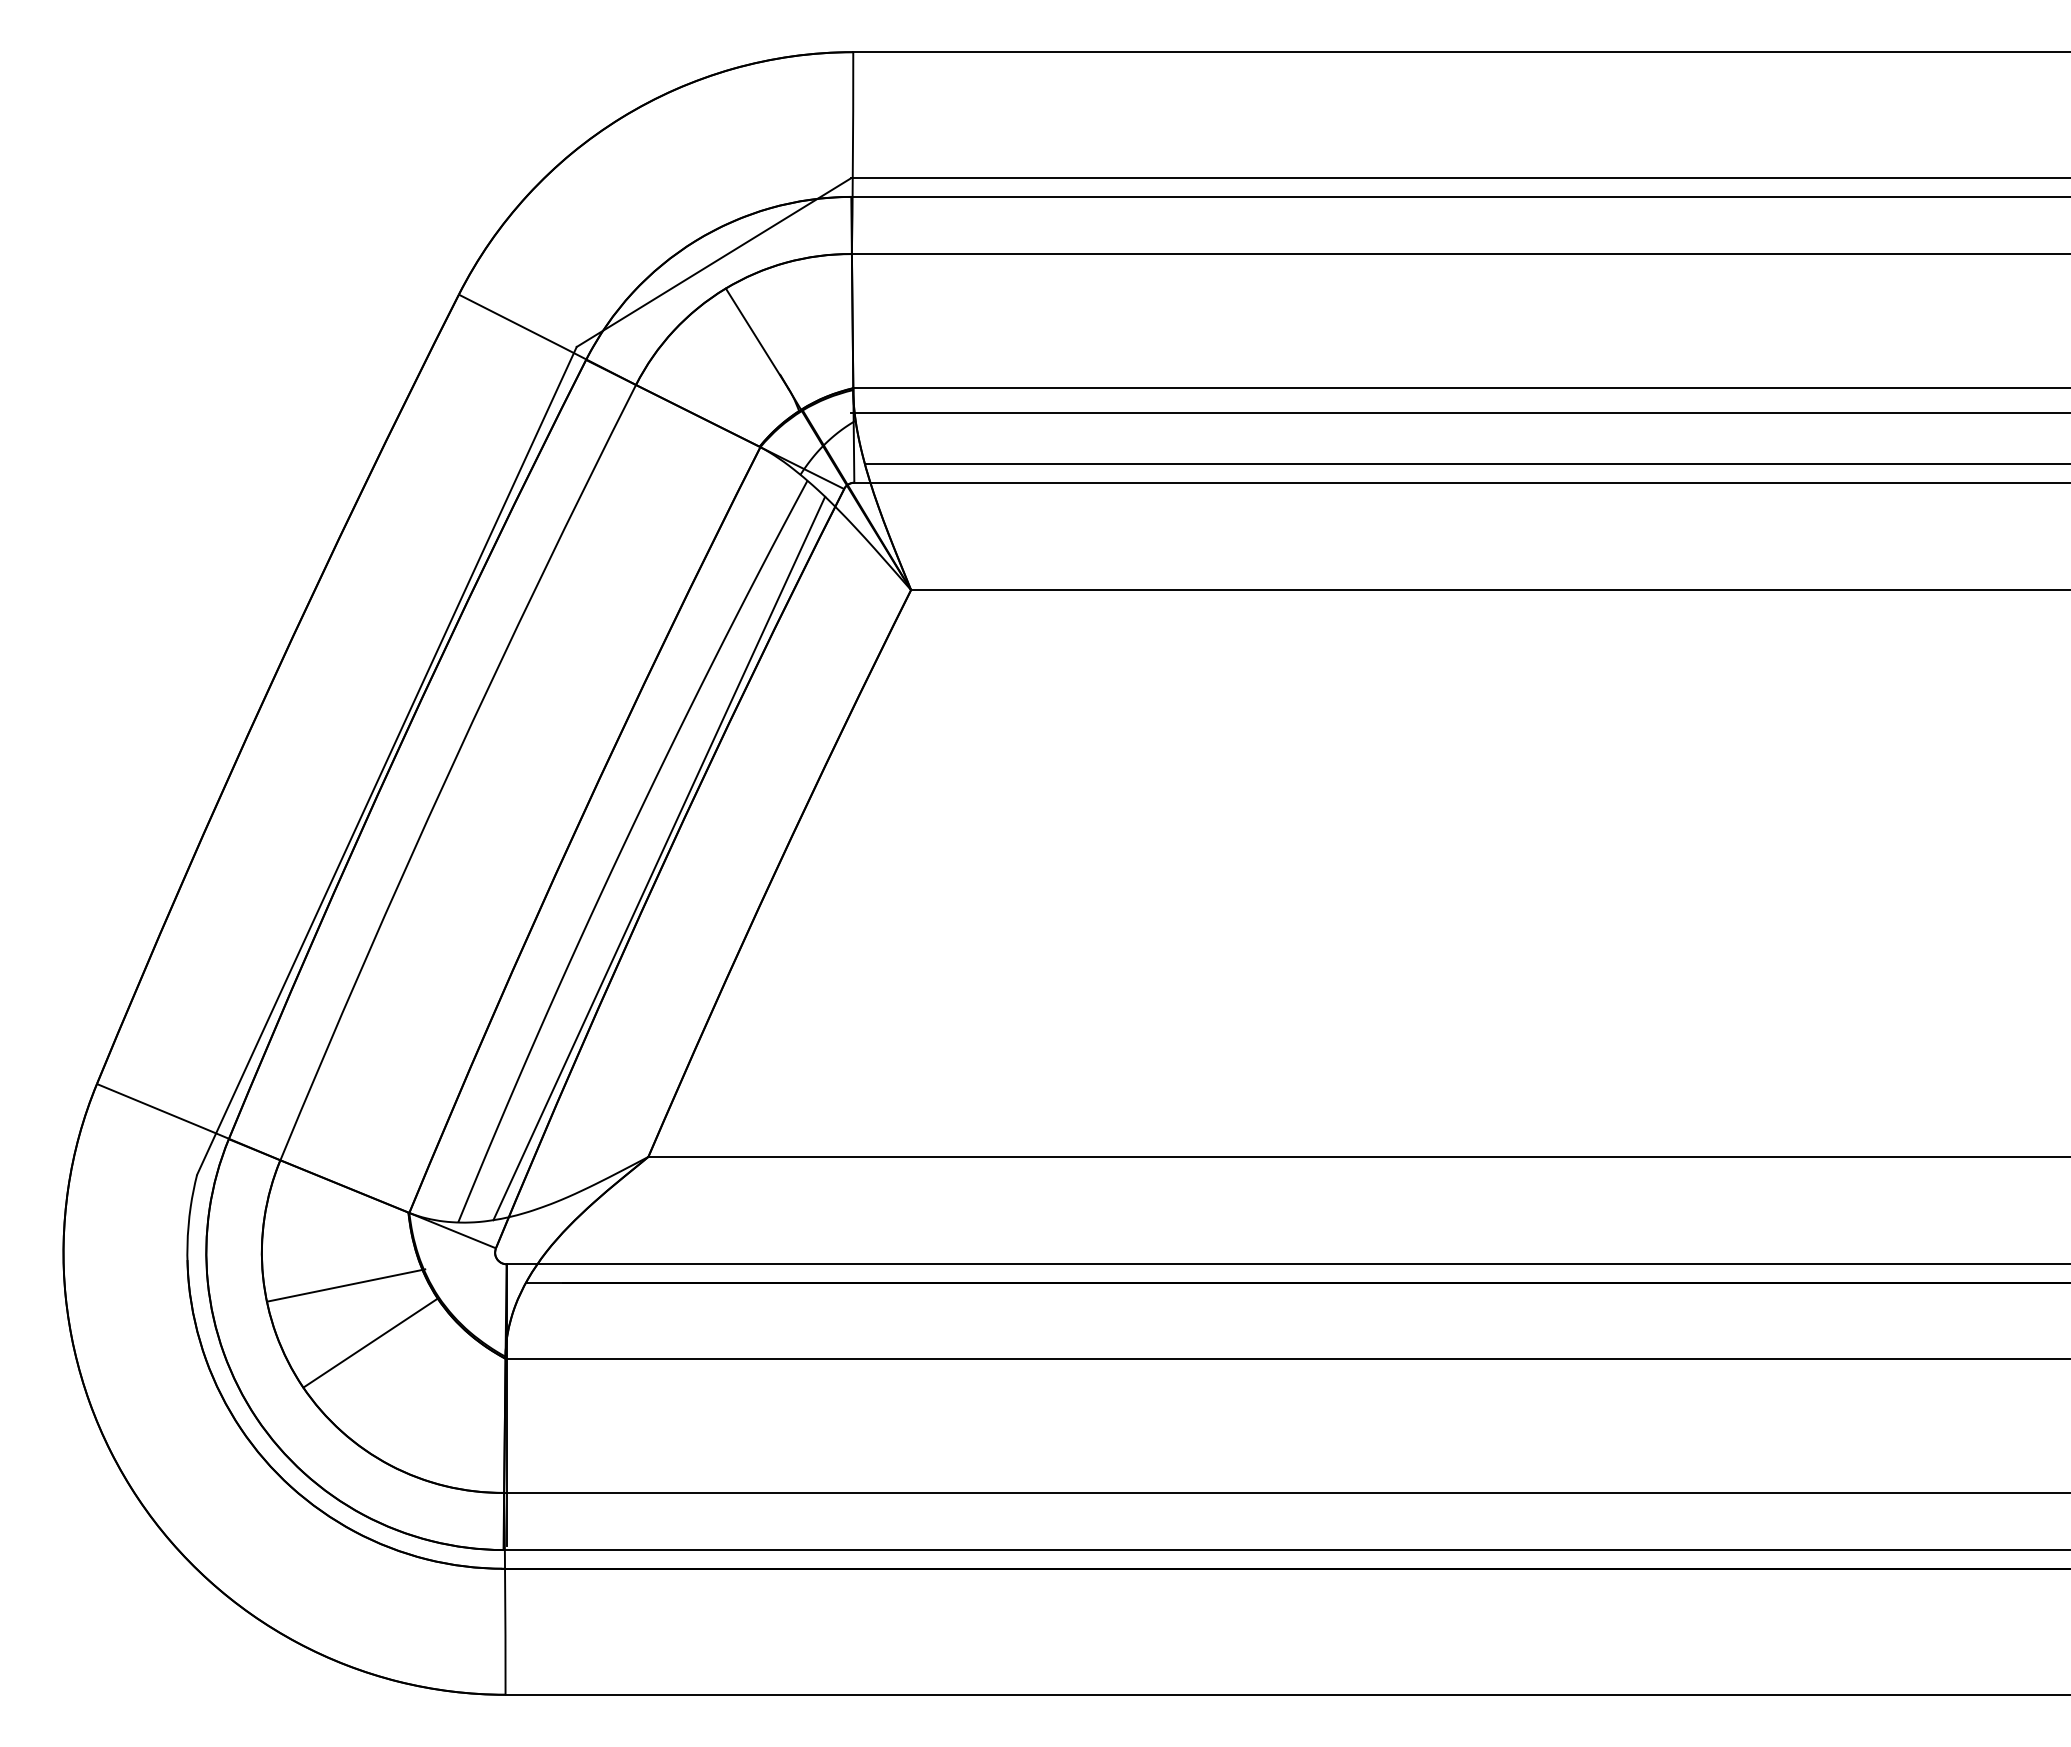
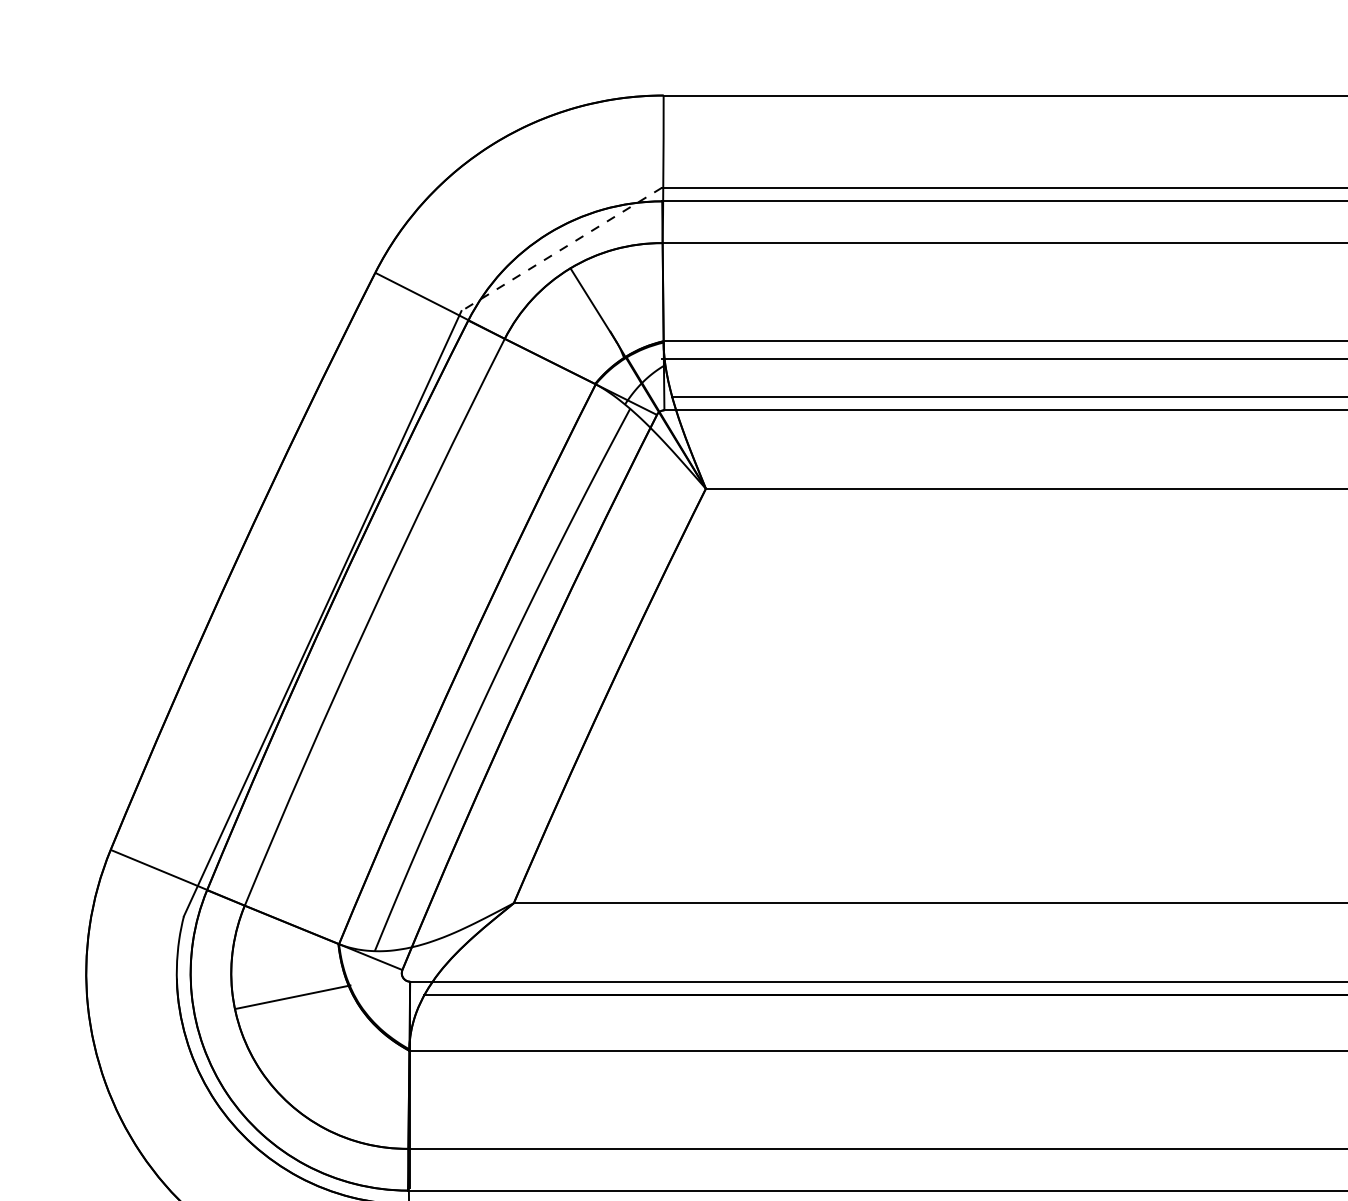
line: (713, 262) -> (561, 249), solid -> dashed
line: (659, 858) -> (521, 685), removed
line: (370, 1342) -> (310, 1038), removed

